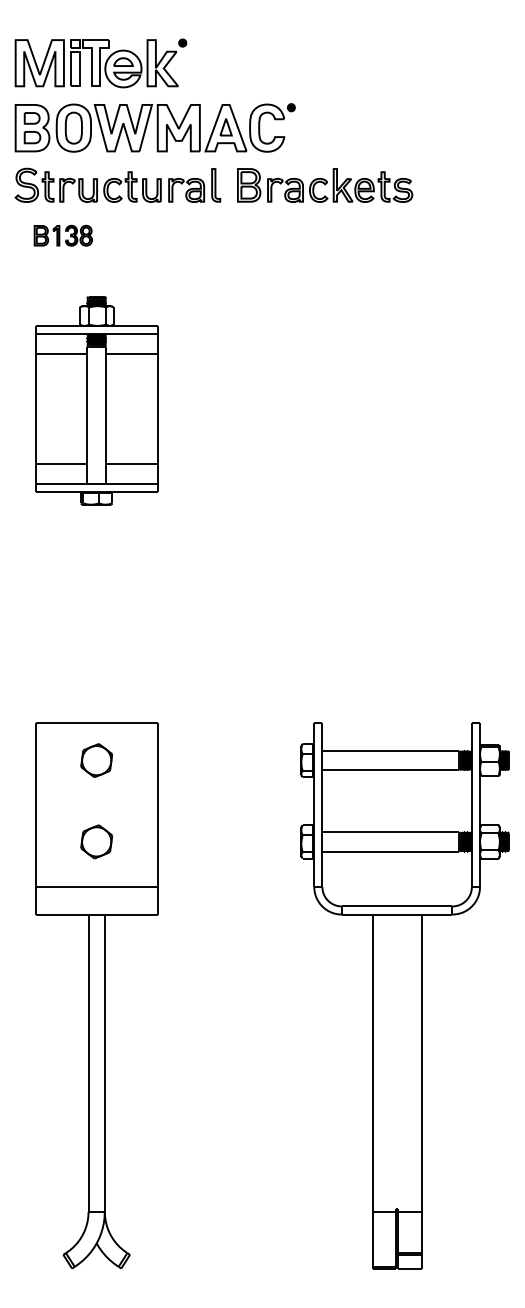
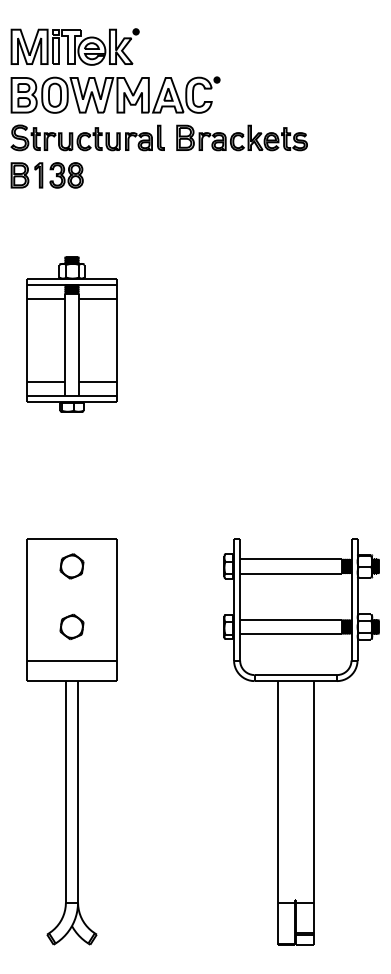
part: (62, 235) -> (46, 175), size x1.67
part: (96, 400) -> (71, 334), moved

